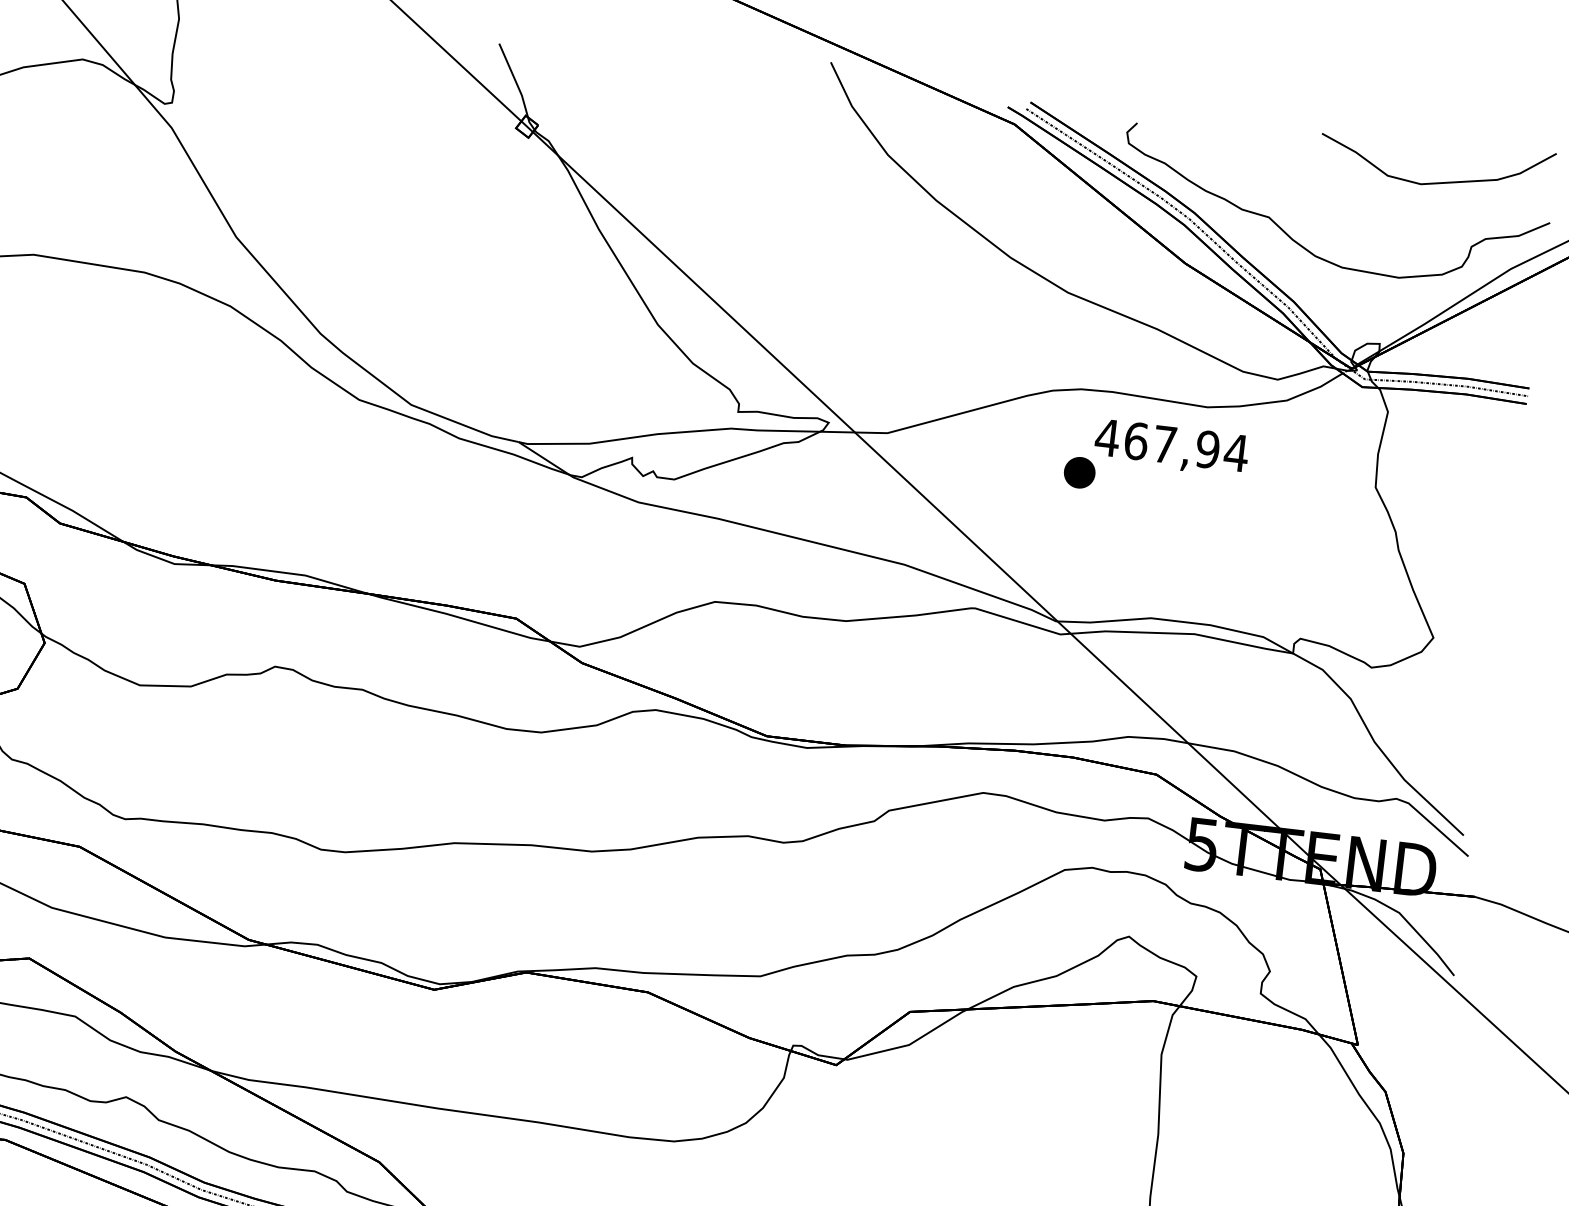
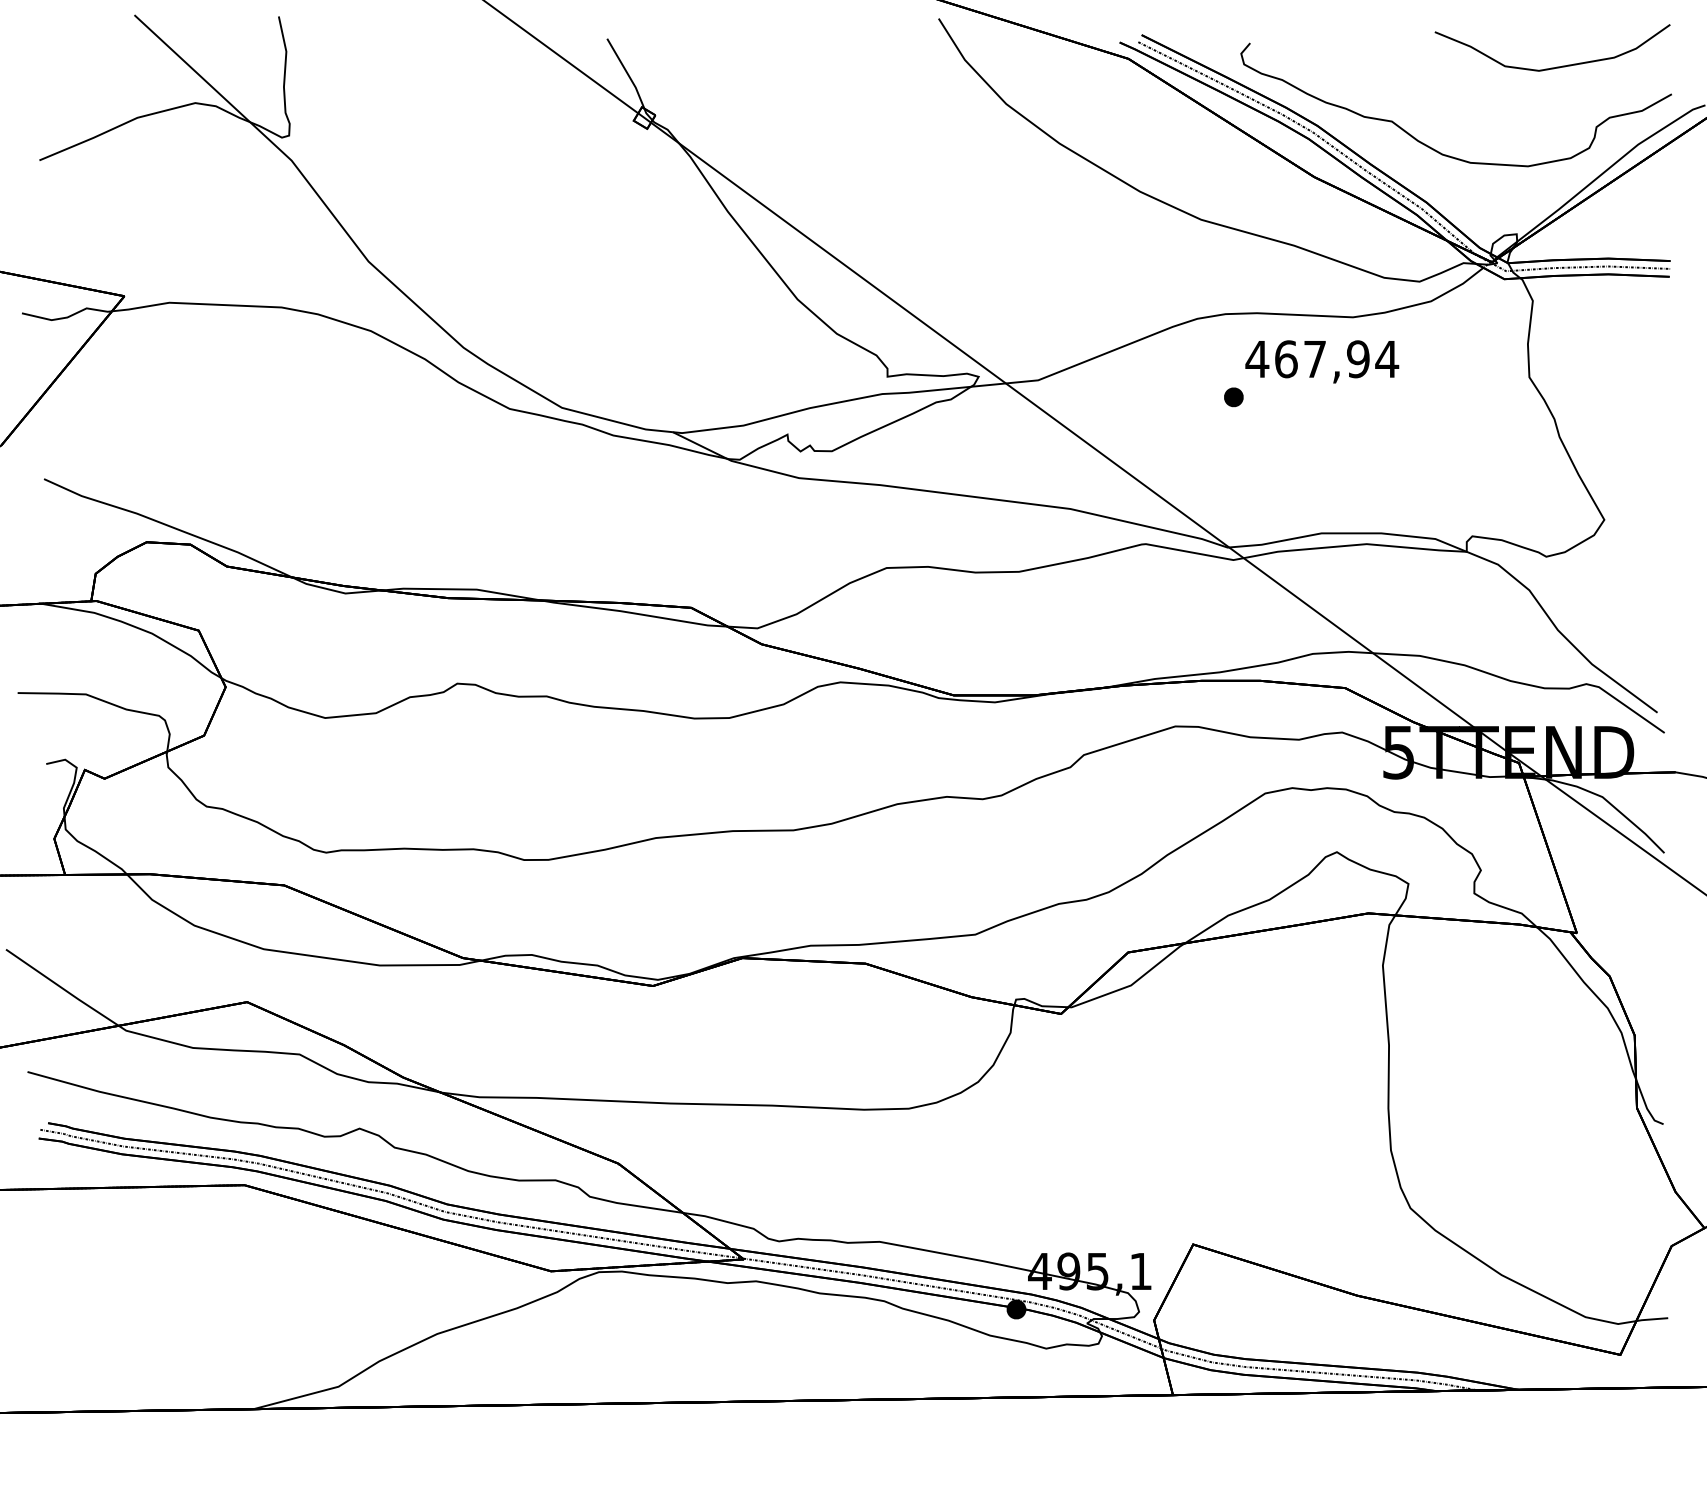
part: (1079, 472) -> (1233, 397), size x0.62

